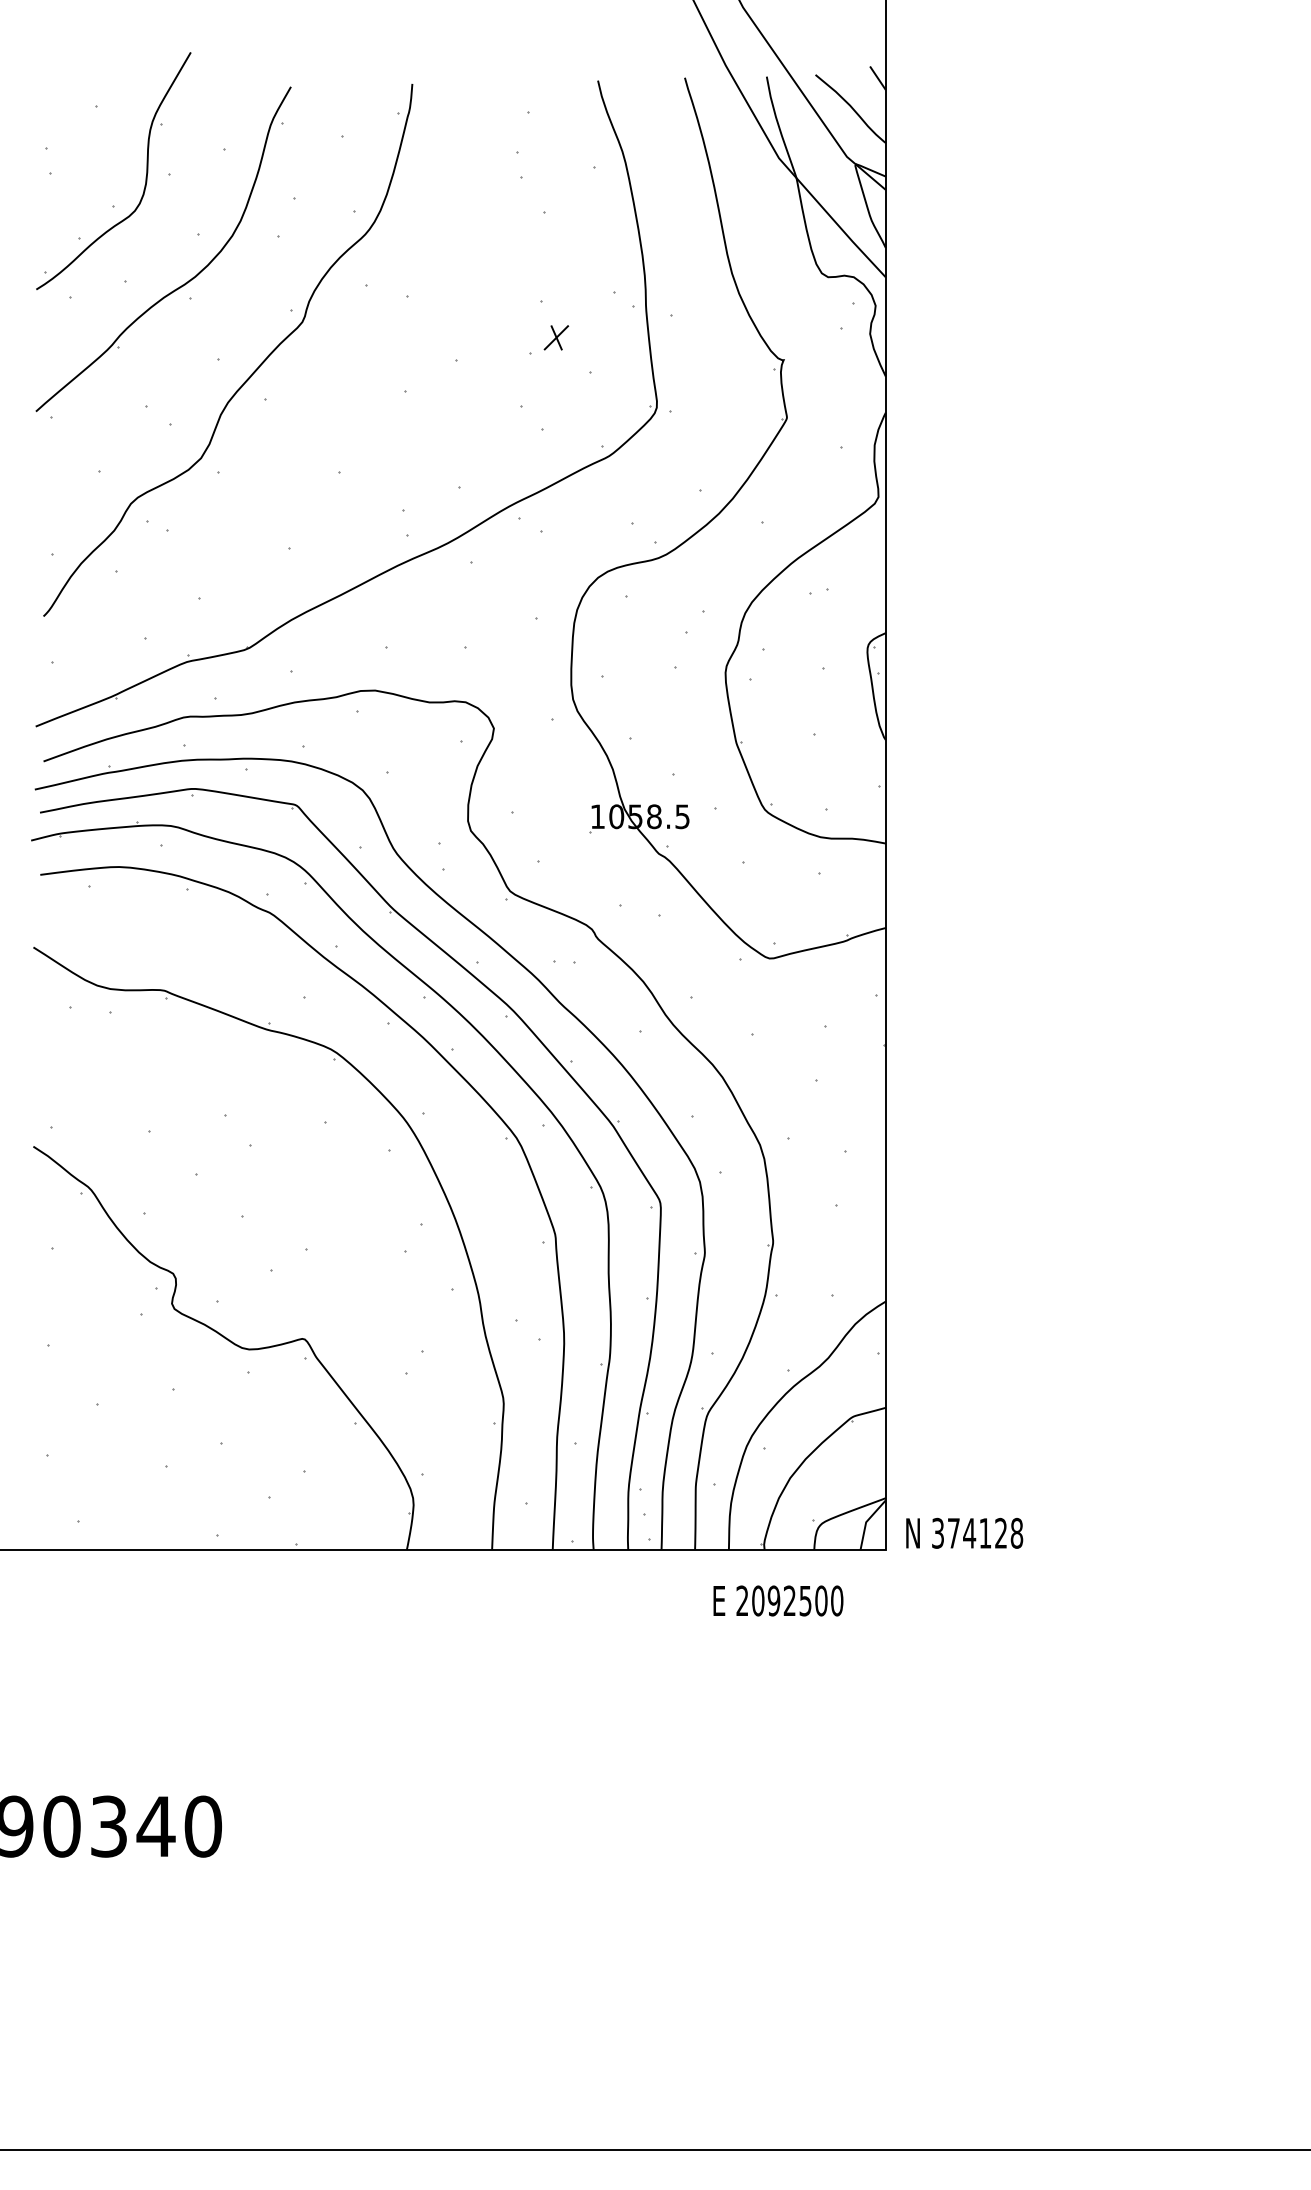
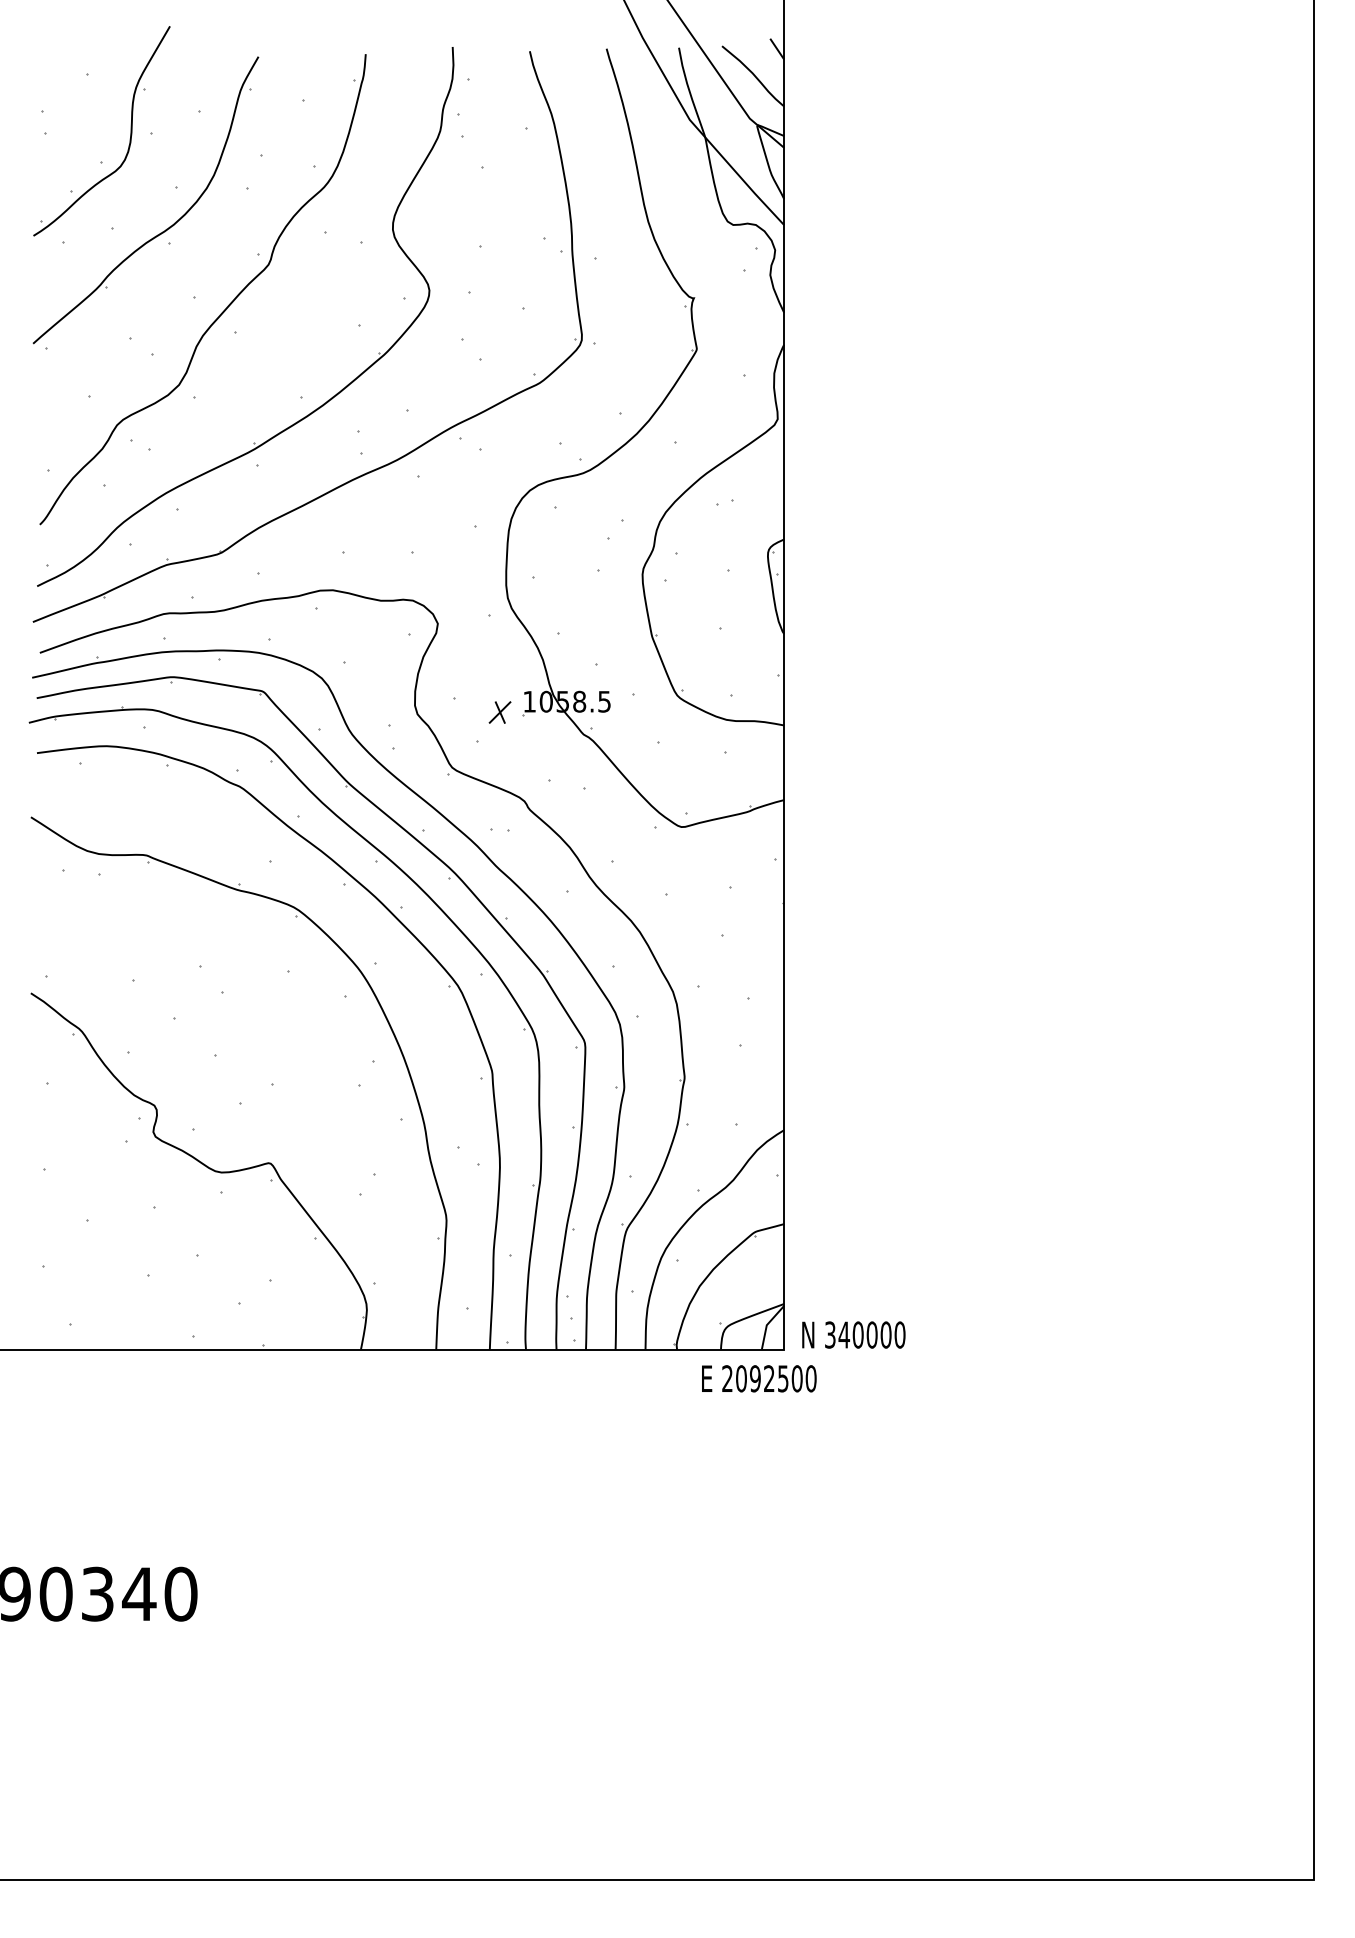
part: (555, 337) -> (499, 712), moved
part: (349, 489) -> (310, 412), added
text: (984, 1532) -> (871, 1334), 374128 -> 340000
text: (778, 1600) -> (759, 1378), moved

